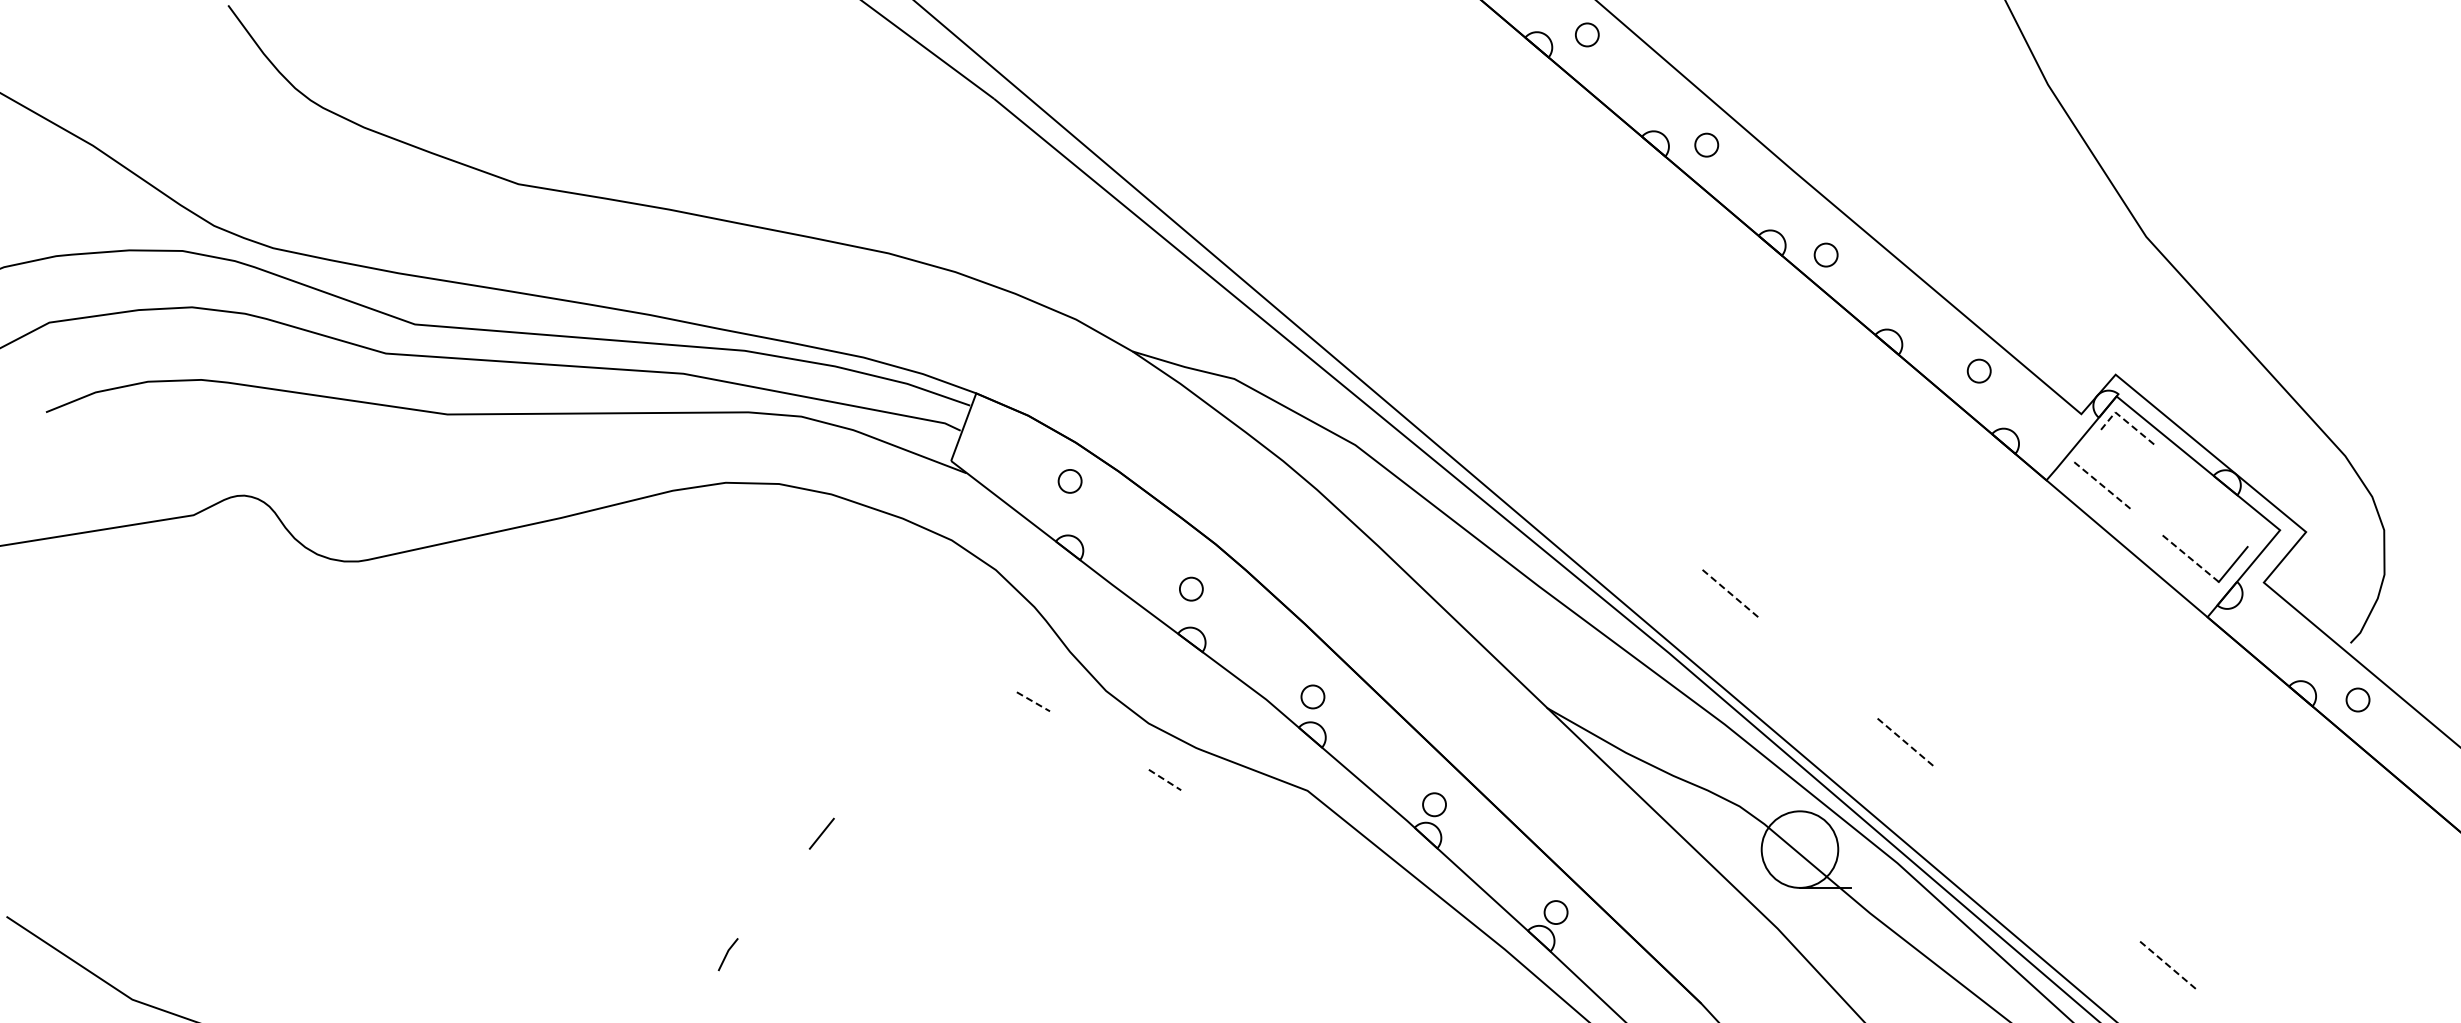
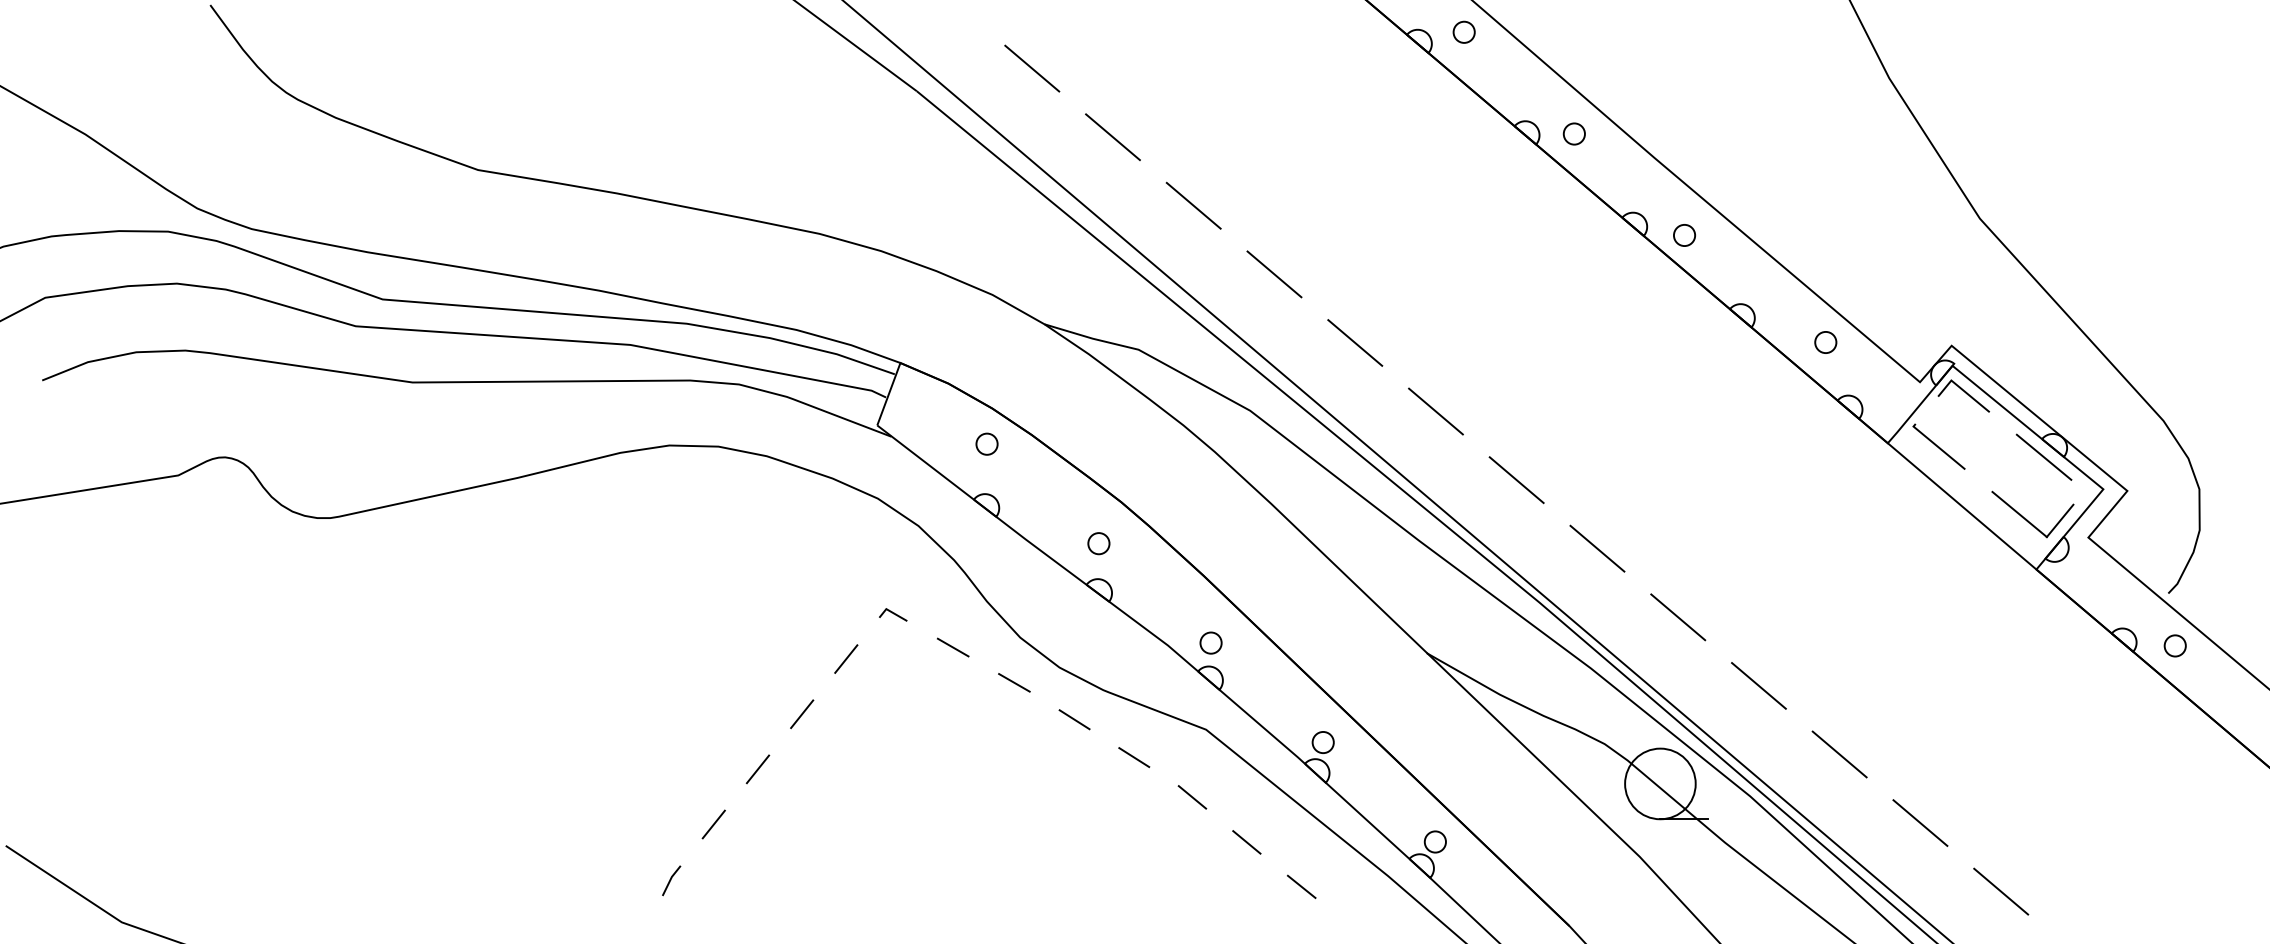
line: (1118, 74) -> (1031, 68), added
line: (1206, 148) -> (1112, 137), added
line: (1294, 222) -> (1194, 205), added
line: (1381, 297) -> (1274, 274), added
line: (1469, 371) -> (1355, 342), added
line: (2126, 421) -> (1961, 388), dashed -> solid
line: (1556, 445) -> (1435, 411), added
line: (2100, 483) -> (1937, 446), dashed -> solid
line: (2215, 495) -> (2043, 457), added
line: (1644, 520) -> (1516, 480), added
line: (2189, 557) -> (2019, 514), dashed -> solid
line: (1732, 594) -> (1598, 548), dashed -> solid
line: (968, 665) -> (893, 614), added
line: (1819, 668) -> (1678, 616), added
line: (1033, 702) -> (953, 648), dashed -> solid
line: (917, 714) -> (846, 659), added
line: (1099, 739) -> (1014, 682), added
line: (1907, 743) -> (1759, 686), dashed -> solid
line: (869, 773) -> (801, 713), added
line: (1165, 780) -> (1075, 720), dashed -> solid
line: (1994, 817) -> (1839, 754), added
line: (1229, 820) -> (1134, 757), added
line: (1292, 864) -> (1192, 797), added
line: (2081, 891) -> (1920, 822), added
line: (773, 893) -> (713, 824), added
line: (1351, 912) -> (1246, 841), added
line: (1411, 961) -> (1301, 887), added
line: (2169, 966) -> (2001, 891), dashed -> solid

